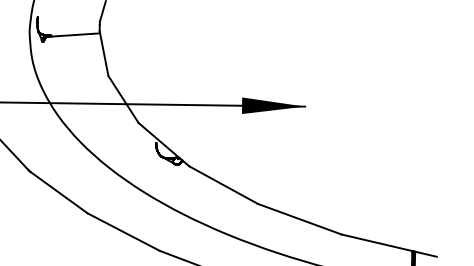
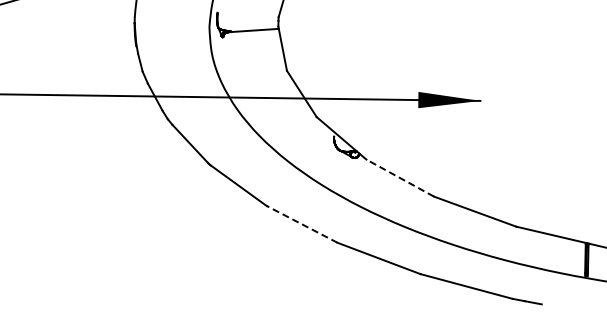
line: (223, 185) -> (400, 178), solid -> dashed
line: (124, 232) -> (302, 224), solid -> dashed

